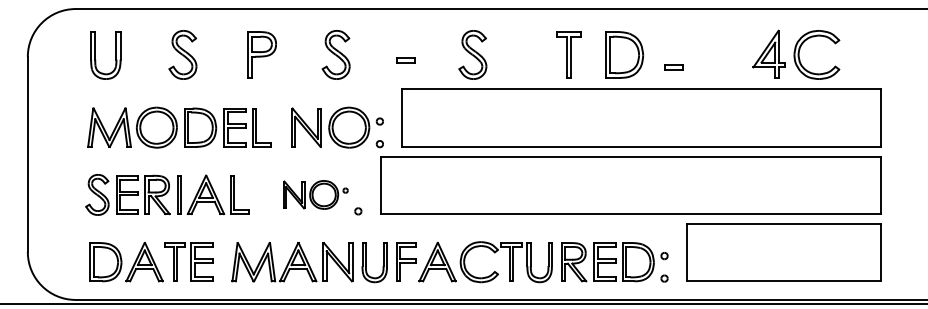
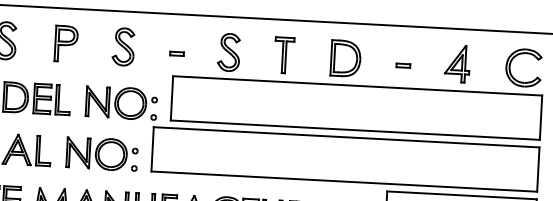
part: (802, 45) -> (512, 60), moved
part: (568, 54) -> (284, 55), moved
part: (673, 67) -> (402, 65), moved
part: (315, 194) -> (101, 153), size x1.43

